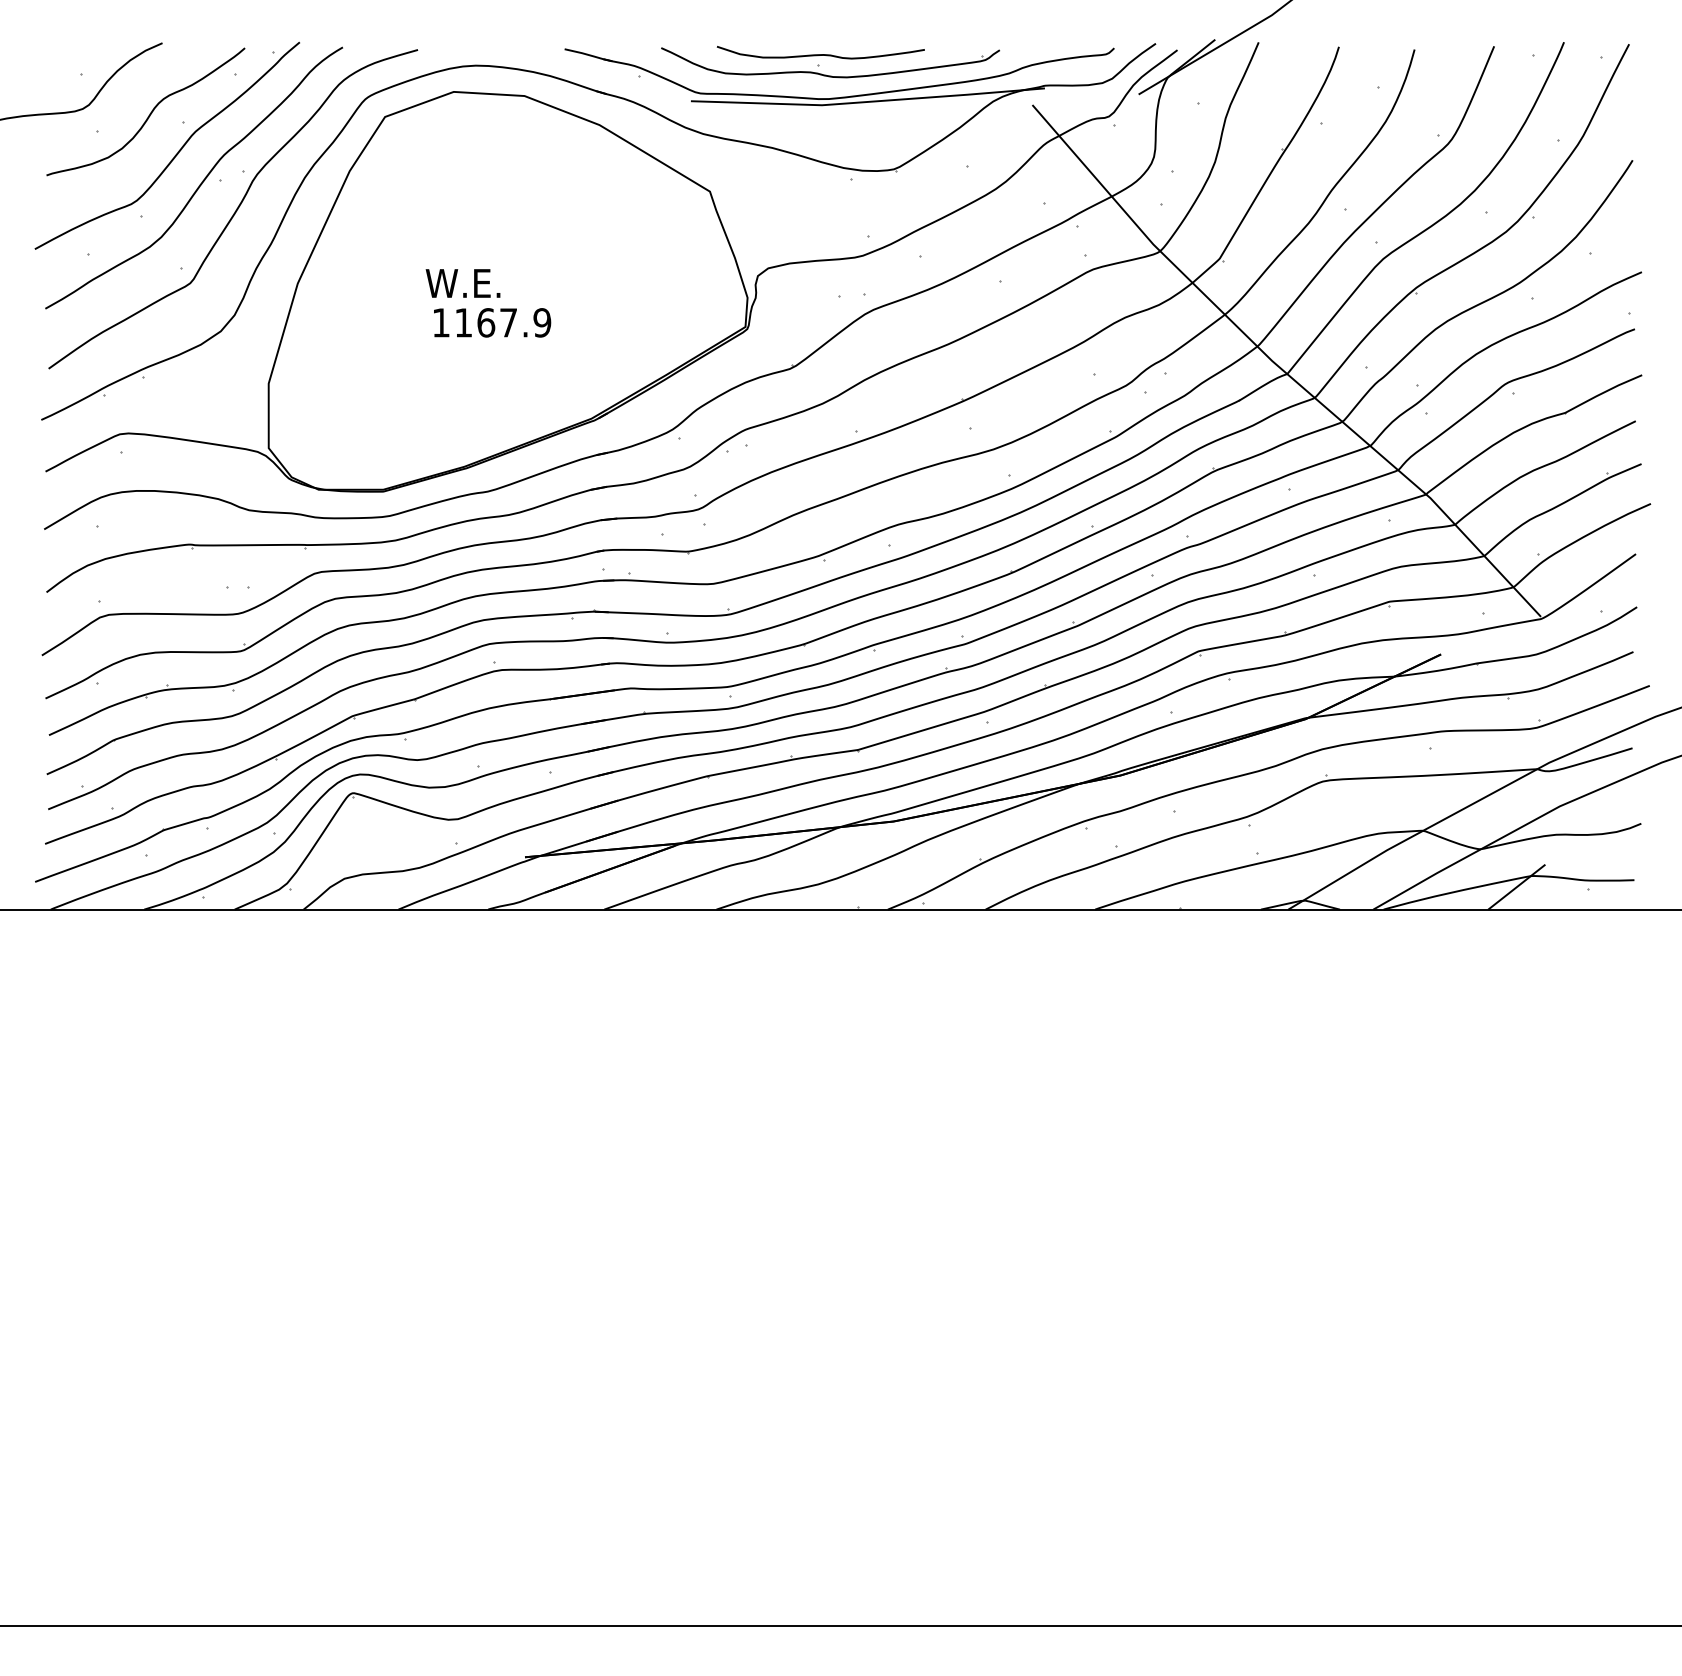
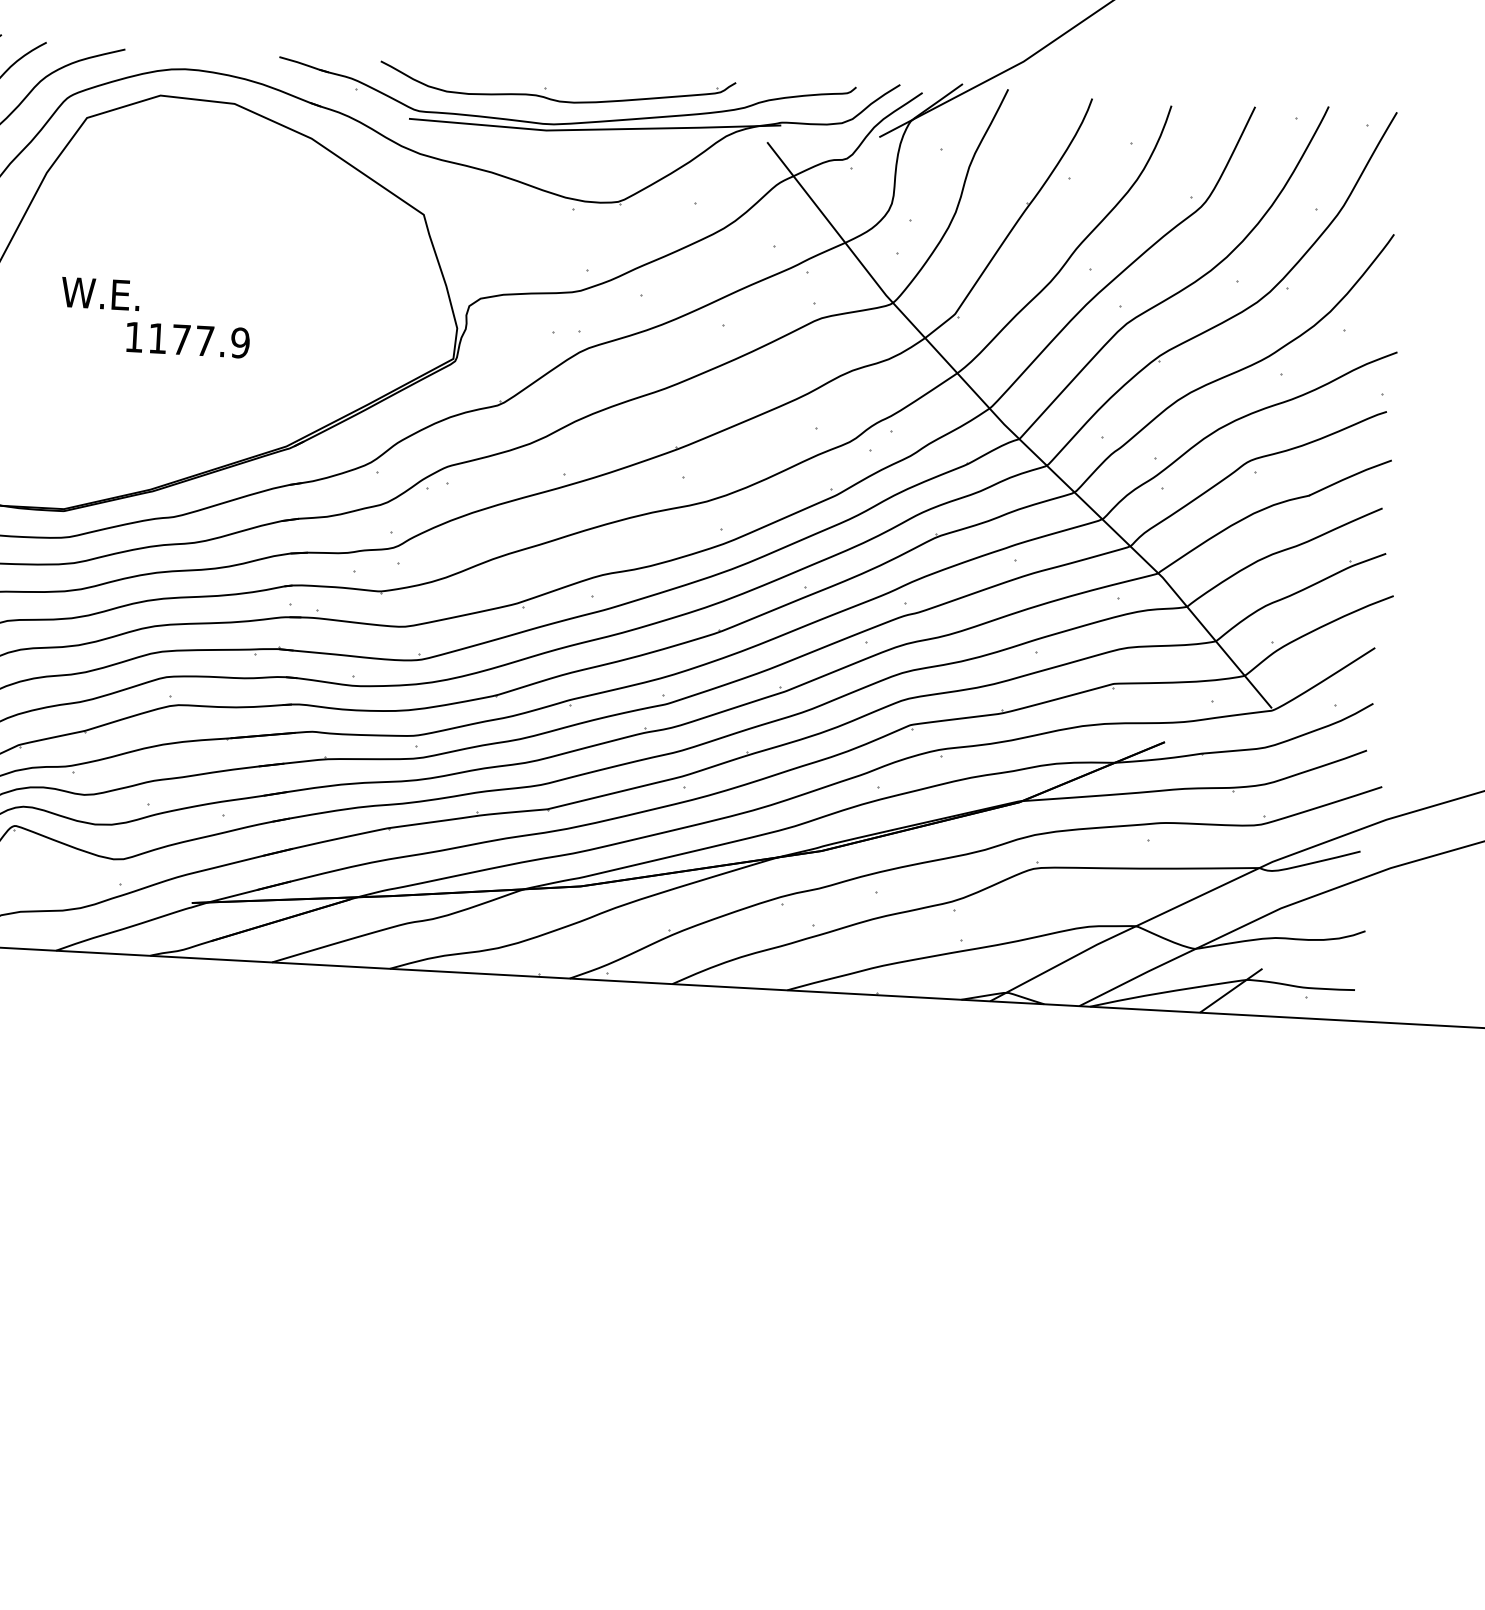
curve: (820, 54) -> (547, 77), removed
text: (462, 283) -> (100, 293), moved
text: (486, 322) -> (181, 339), 1167.9 -> 1177.9

